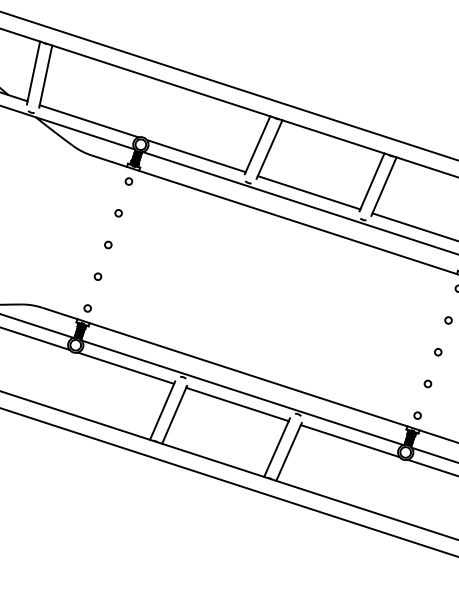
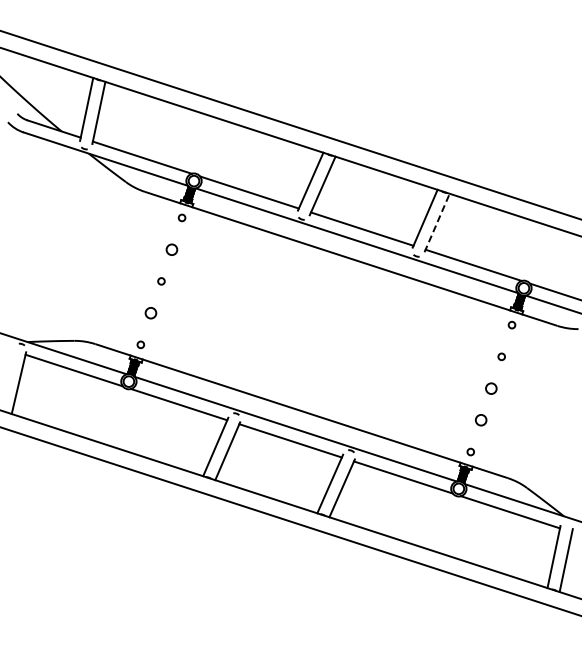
line: (384, 187) -> (437, 223), solid -> dashed
circle: (118, 213) -> (171, 249), size x1.6
circle: (98, 276) -> (151, 312), size x1.6
circle: (438, 352) -> (491, 388), size x1.6
circle: (427, 384) -> (480, 420), size x1.6

